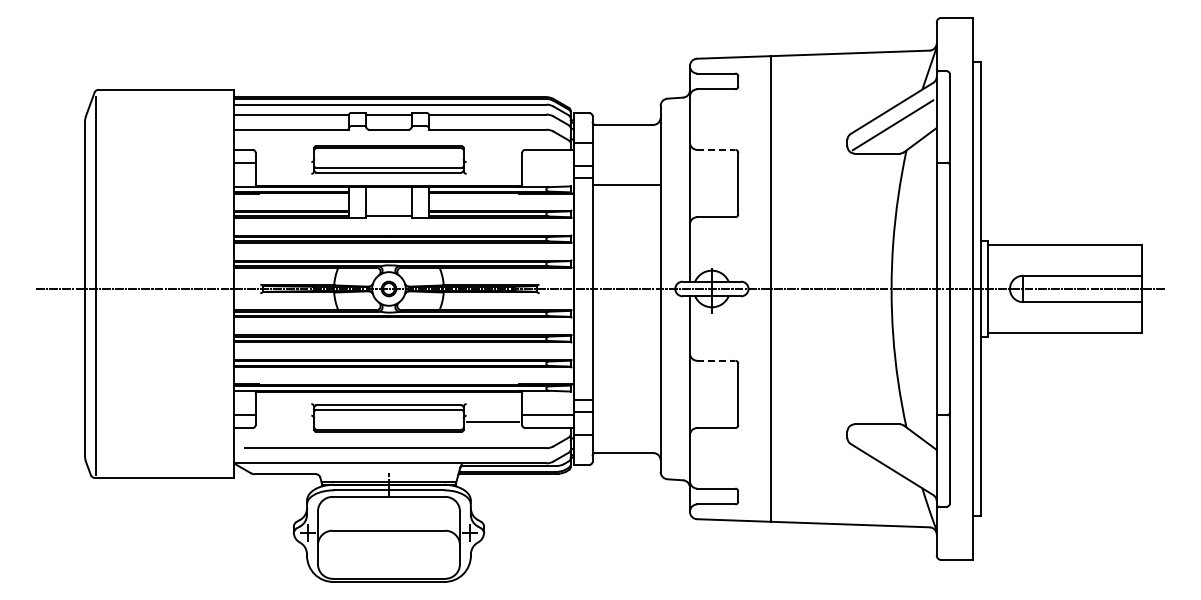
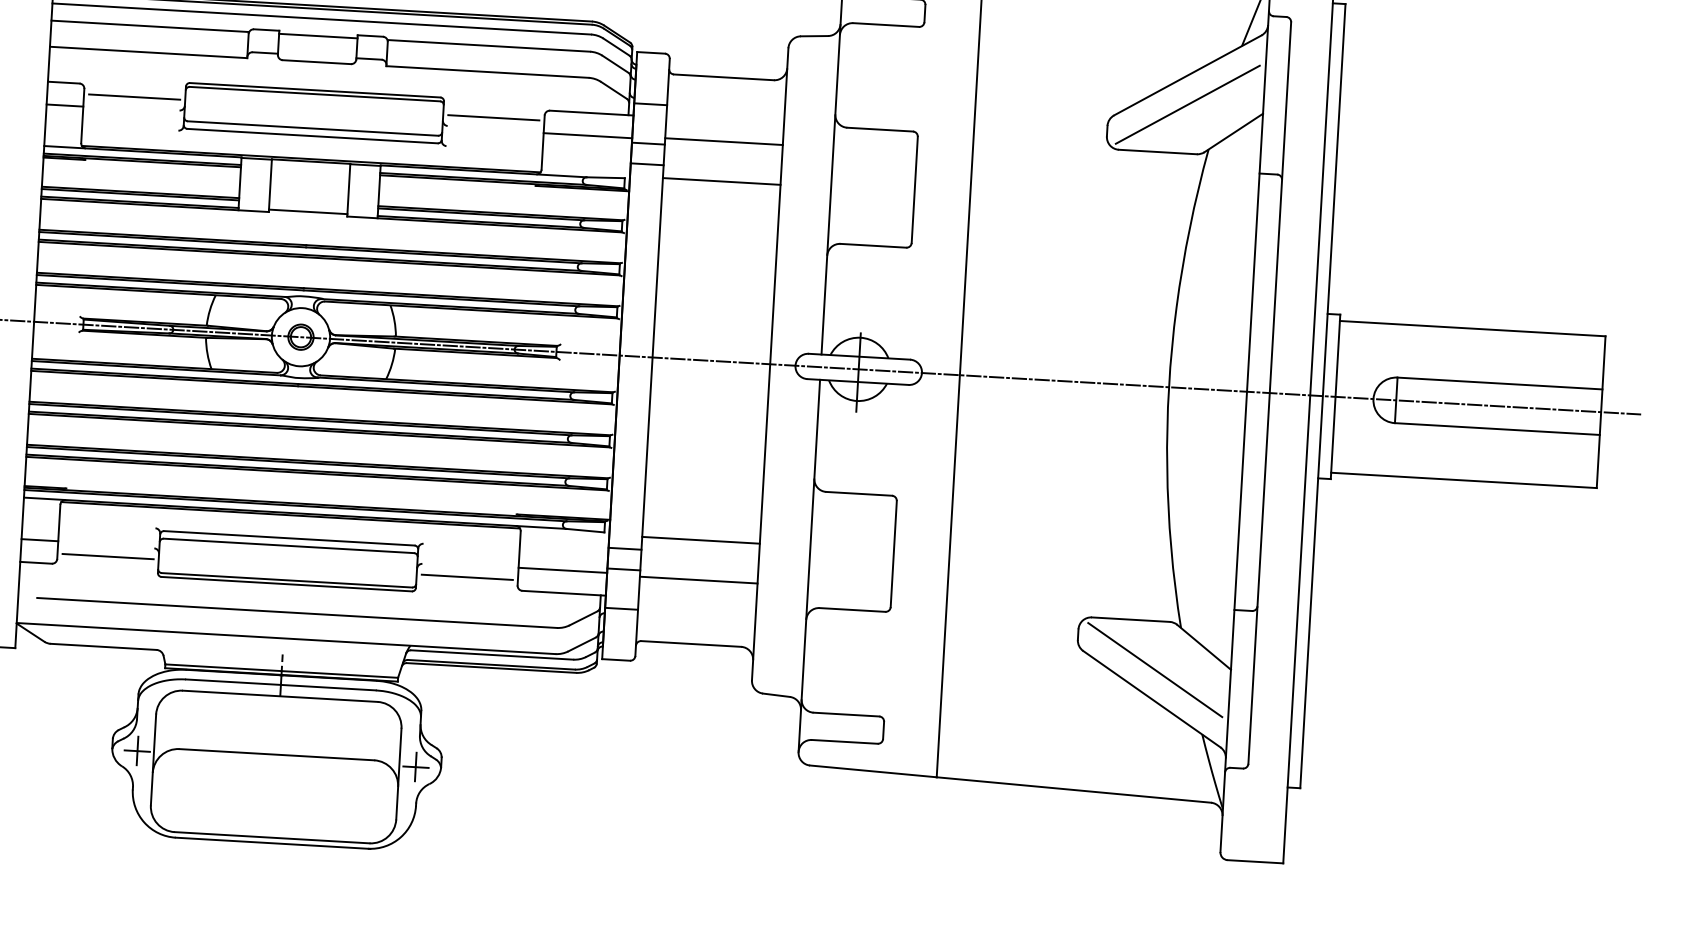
line: (716, 149) -> (880, 128), dashed -> solid
line: (284, 155) -> (133, 96), added
line: (492, 155) -> (493, 116), added
line: (626, 162) -> (723, 142), added
line: (547, 163) -> (587, 136), added
line: (716, 360) -> (859, 493), dashed -> solid
line: (626, 392) -> (700, 539), added
line: (626, 415) -> (698, 579), added
line: (284, 422) -> (107, 557), added
line: (892, 452) -> (1154, 669), added

